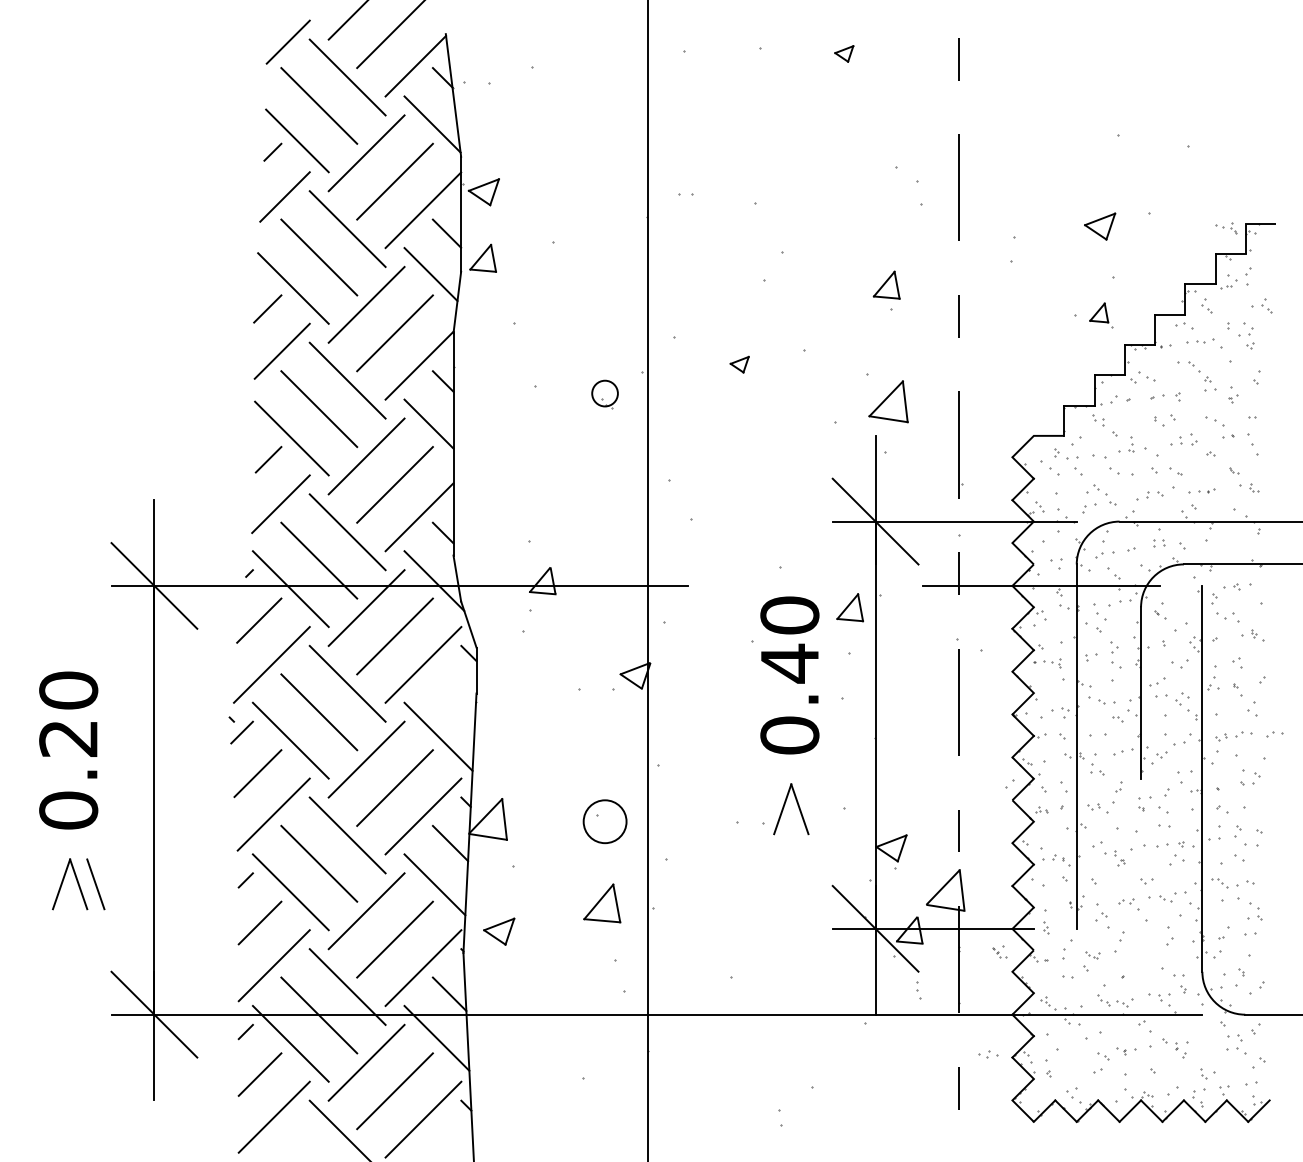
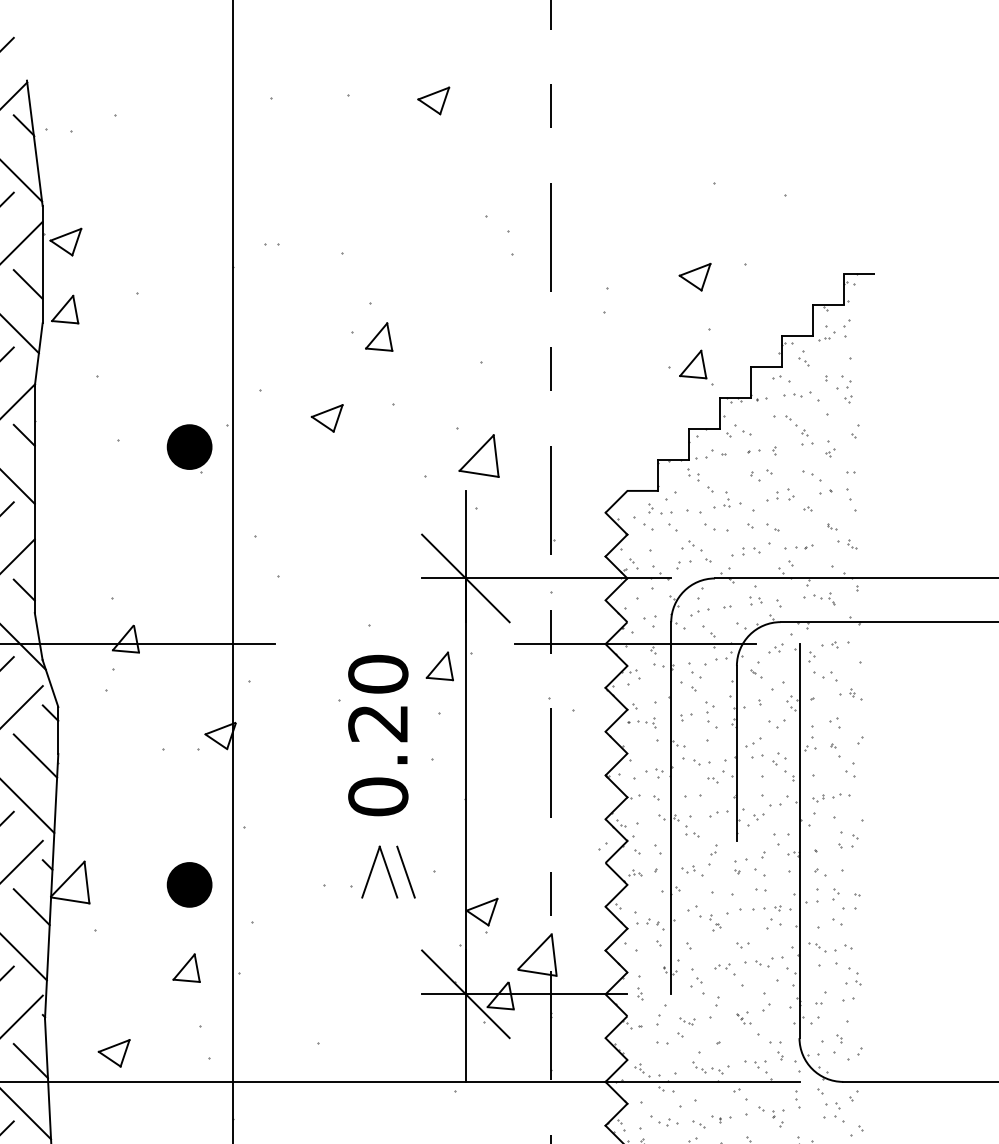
part: (844, 53) -> (434, 100), size x1.67
part: (1226, 228) -> (824, 598), moved
part: (886, 284) -> (378, 336), moved
part: (1266, 305) -> (864, 357), removed
part: (1101, 314) -> (696, 366), size x1.43
part: (739, 364) -> (326, 418), size x1.67
part: (604, 394) -> (189, 448), size x1.67
part: (1178, 590) -> (775, 648), added
text: (789, 663) -> (377, 723), 0.40 -> 0.20
line: (453, 695) -> (34, 756), added
part: (1274, 734) -> (873, 795), removed
line: (816, 809) -> (405, 872), added
fill: (604, 821) -> (189, 884), added
part: (601, 902) -> (185, 967), size x0.71
part: (499, 931) -> (114, 1053), moved
part: (999, 951) -> (743, 1017), moved
part: (918, 990) -> (797, 1100), moved
part: (988, 1054) -> (668, 1122), moved

